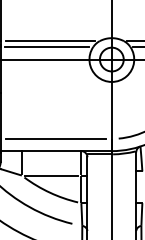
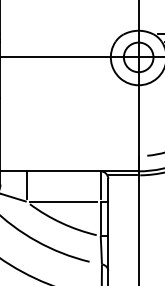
line: (49, 41) -> (61, 34), removed
line: (46, 46) -> (57, 41), removed
line: (56, 138) -> (69, 155), removed

